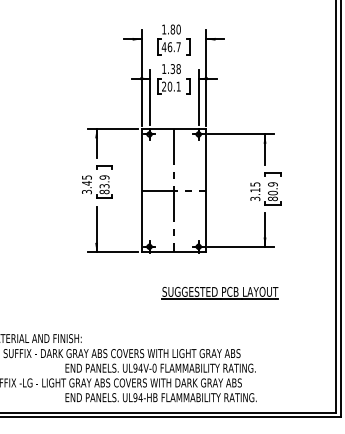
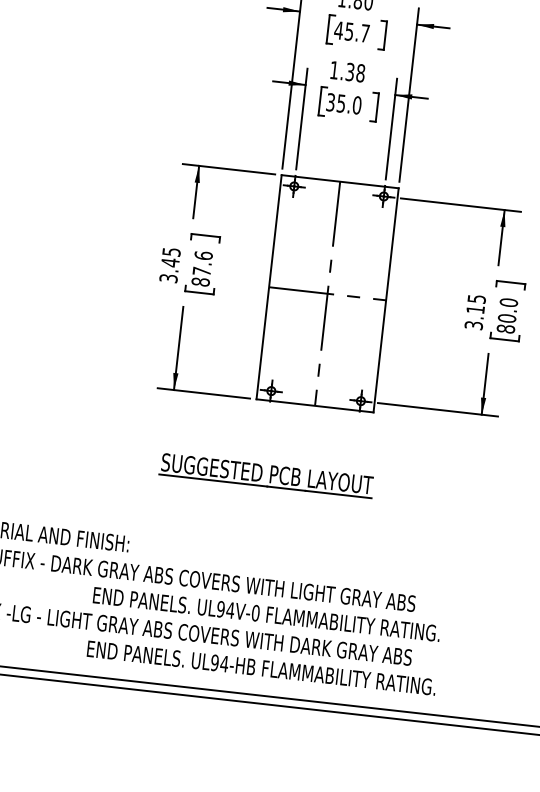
text: (169, 47) -> (348, 32), 46.7 -> 45.7
text: (171, 86) -> (344, 103), 20.1 -> 35.0
text: (104, 181) -> (202, 262), 83.9 -> 87.6
text: (272, 184) -> (508, 302), 80.9 -> 80.0
part: (219, 292) -> (265, 474), moved

